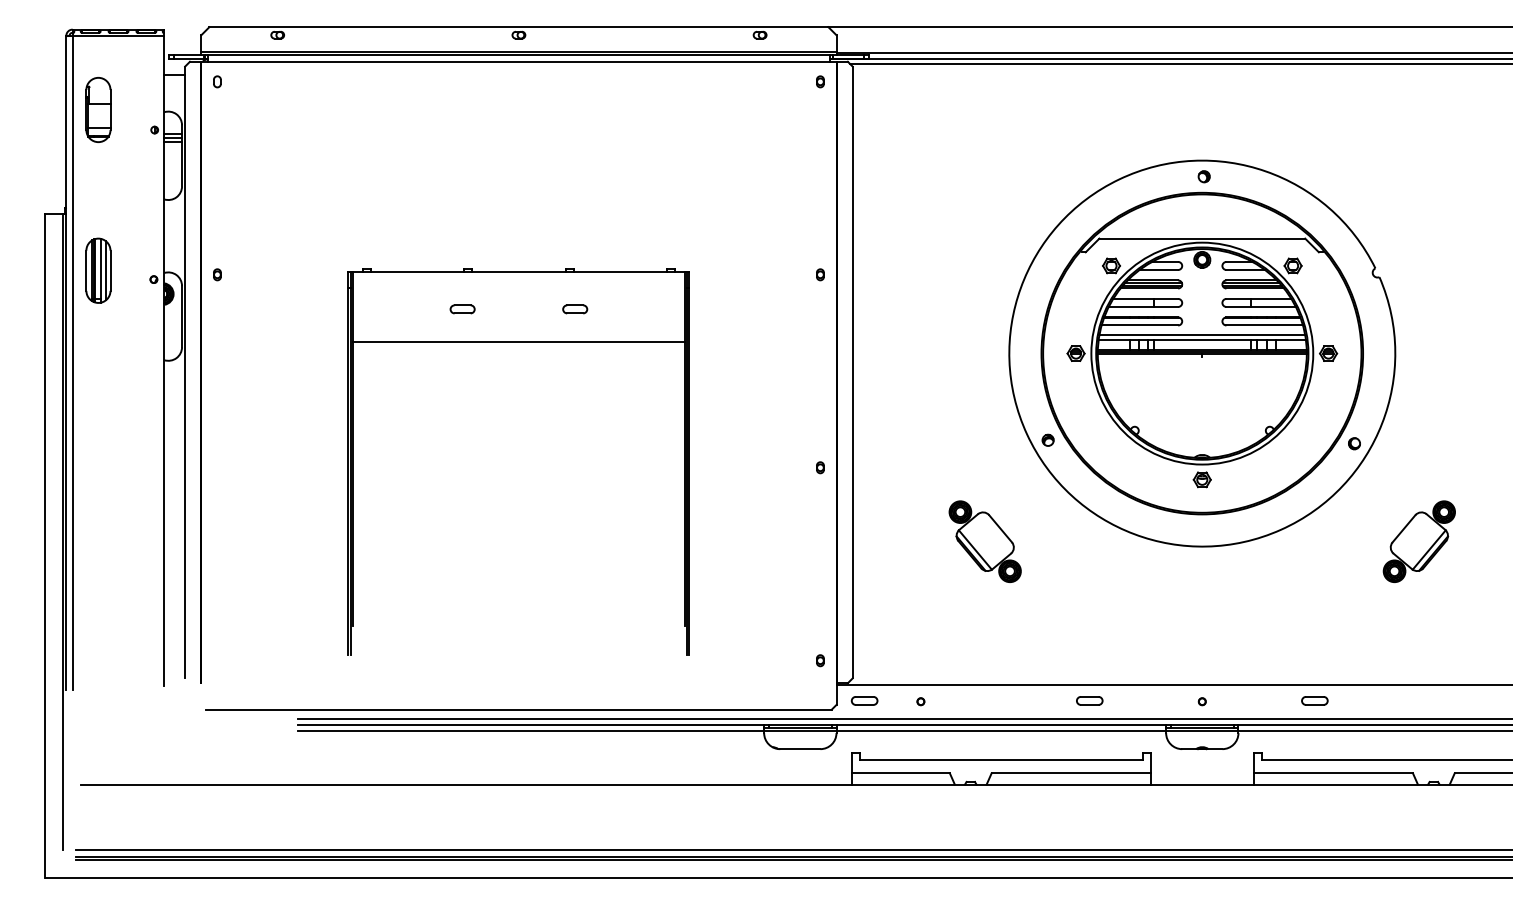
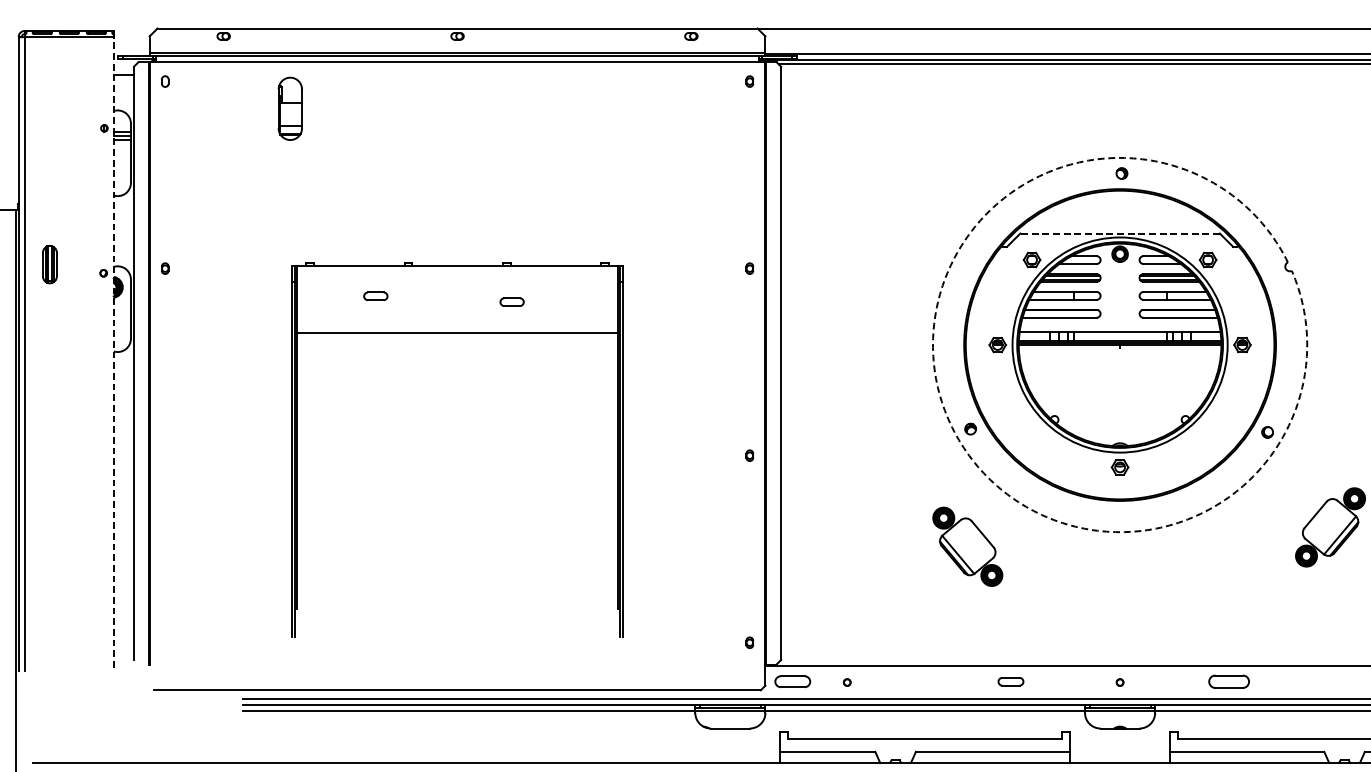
part: (98, 109) -> (290, 108), moved
line: (1202, 238) -> (1120, 233), solid -> dashed
part: (98, 270) -> (49, 264), size x0.6
part: (462, 309) -> (375, 296), moved
line: (1202, 335) -> (1120, 327), removed
line: (164, 360) -> (113, 351), solid -> dashed
arc: (1027, 434) -> (950, 423), solid -> dashed
part: (984, 541) -> (967, 546), moved
part: (864, 700) -> (792, 681), size x1.4
part: (1314, 700) -> (1228, 681), size x1.6

